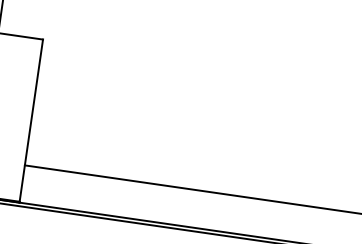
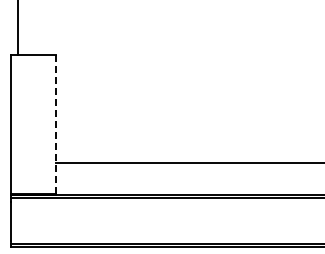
line: (30, 121) -> (55, 125), solid -> dashed

